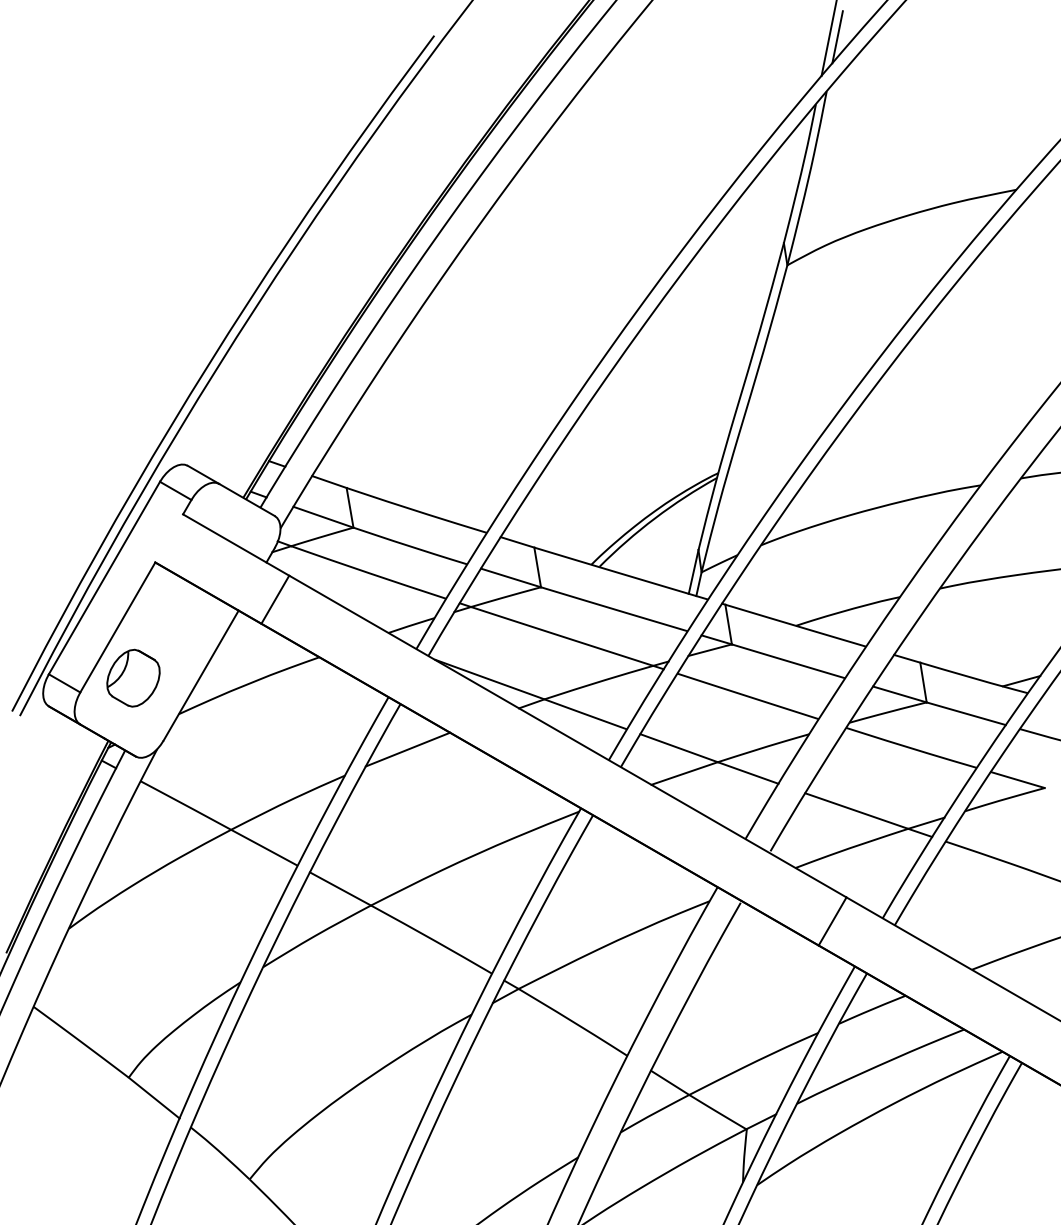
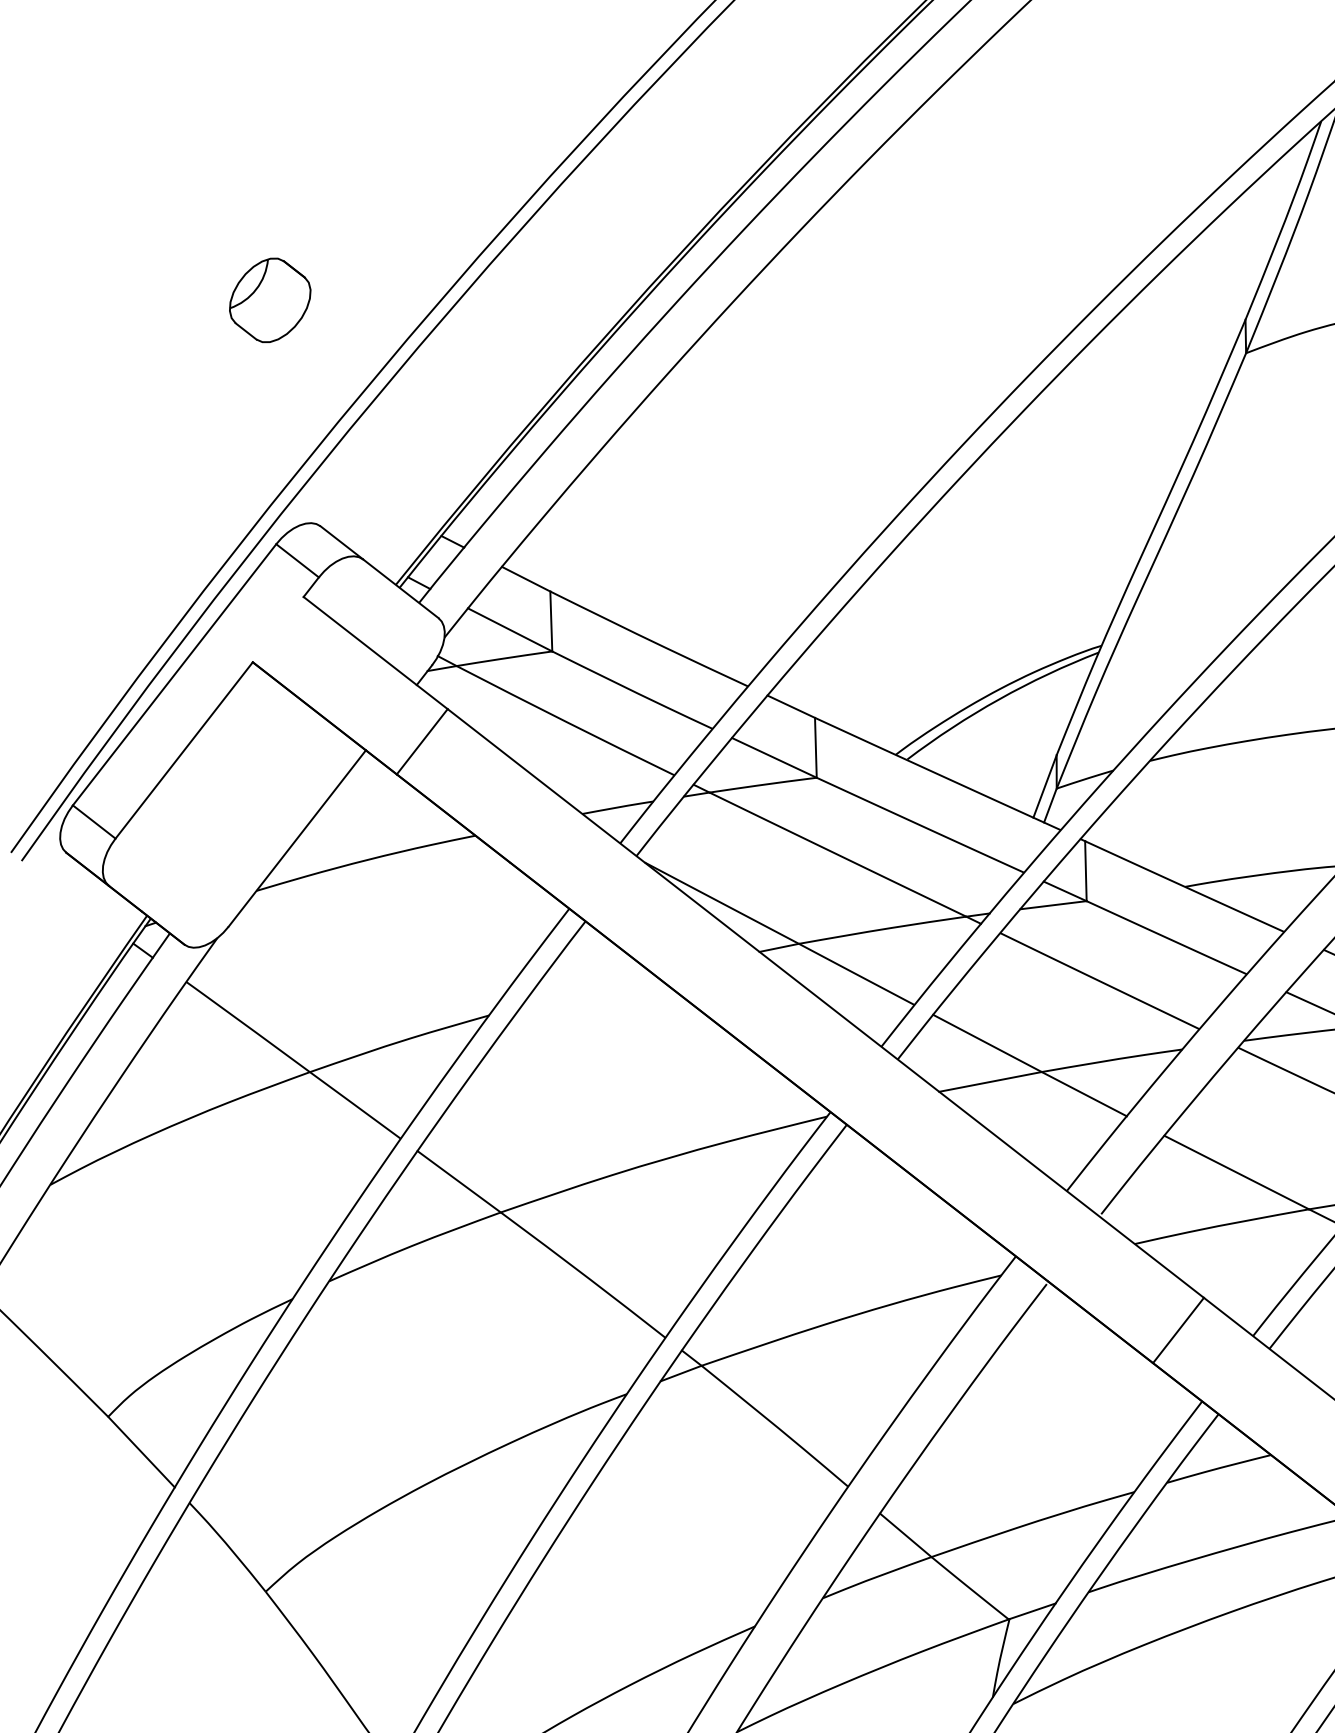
part: (133, 677) -> (270, 299), moved
line: (407, 749) -> (586, 989), removed

